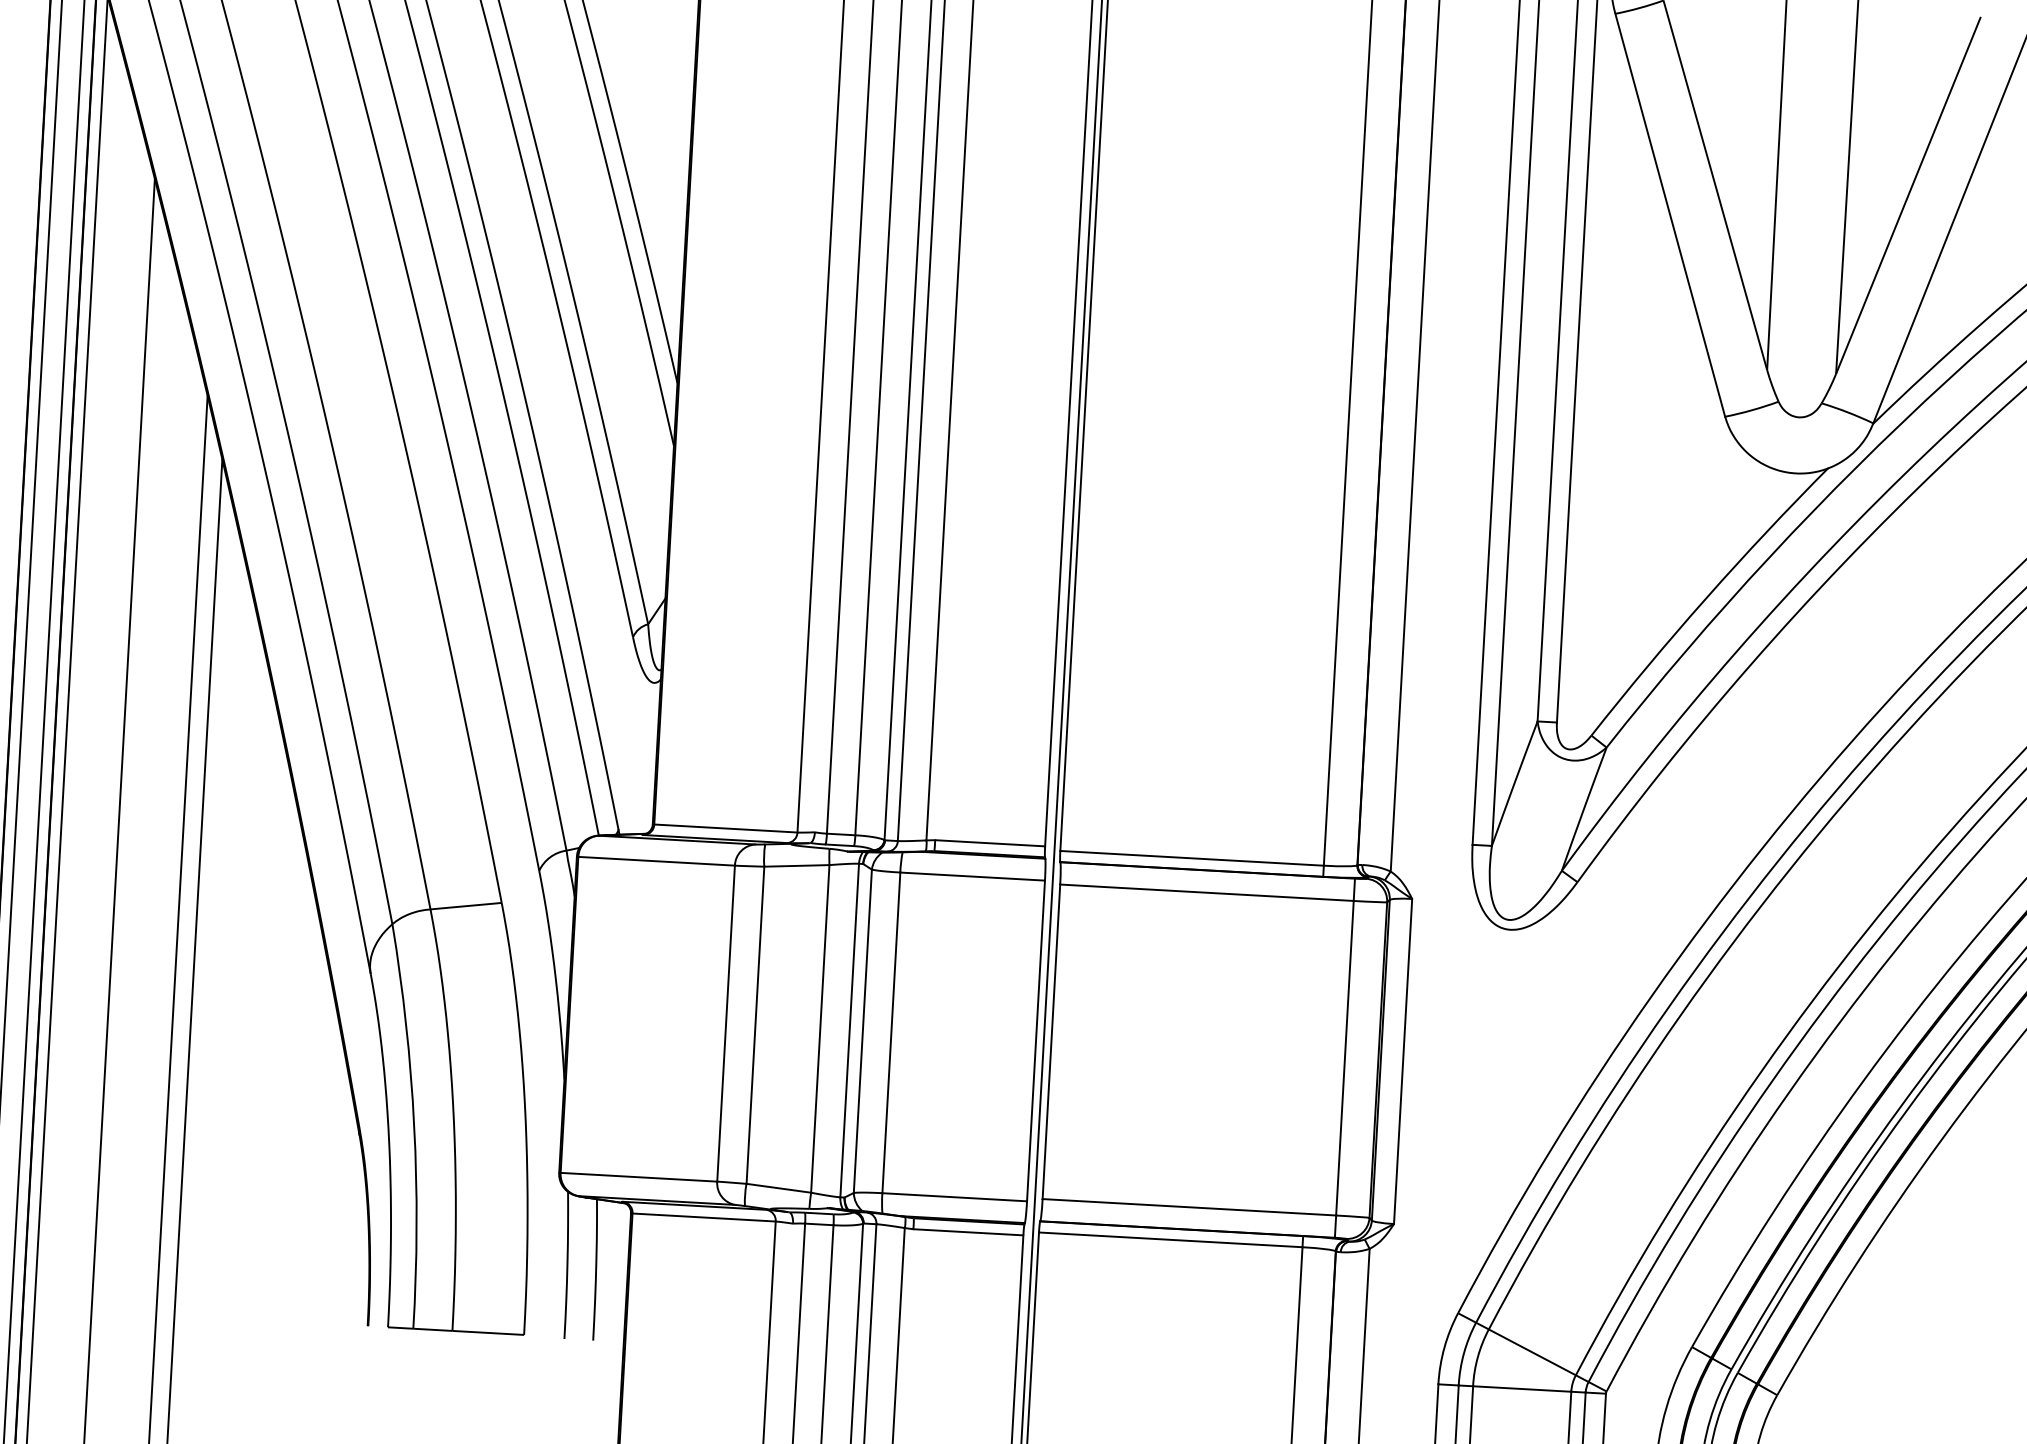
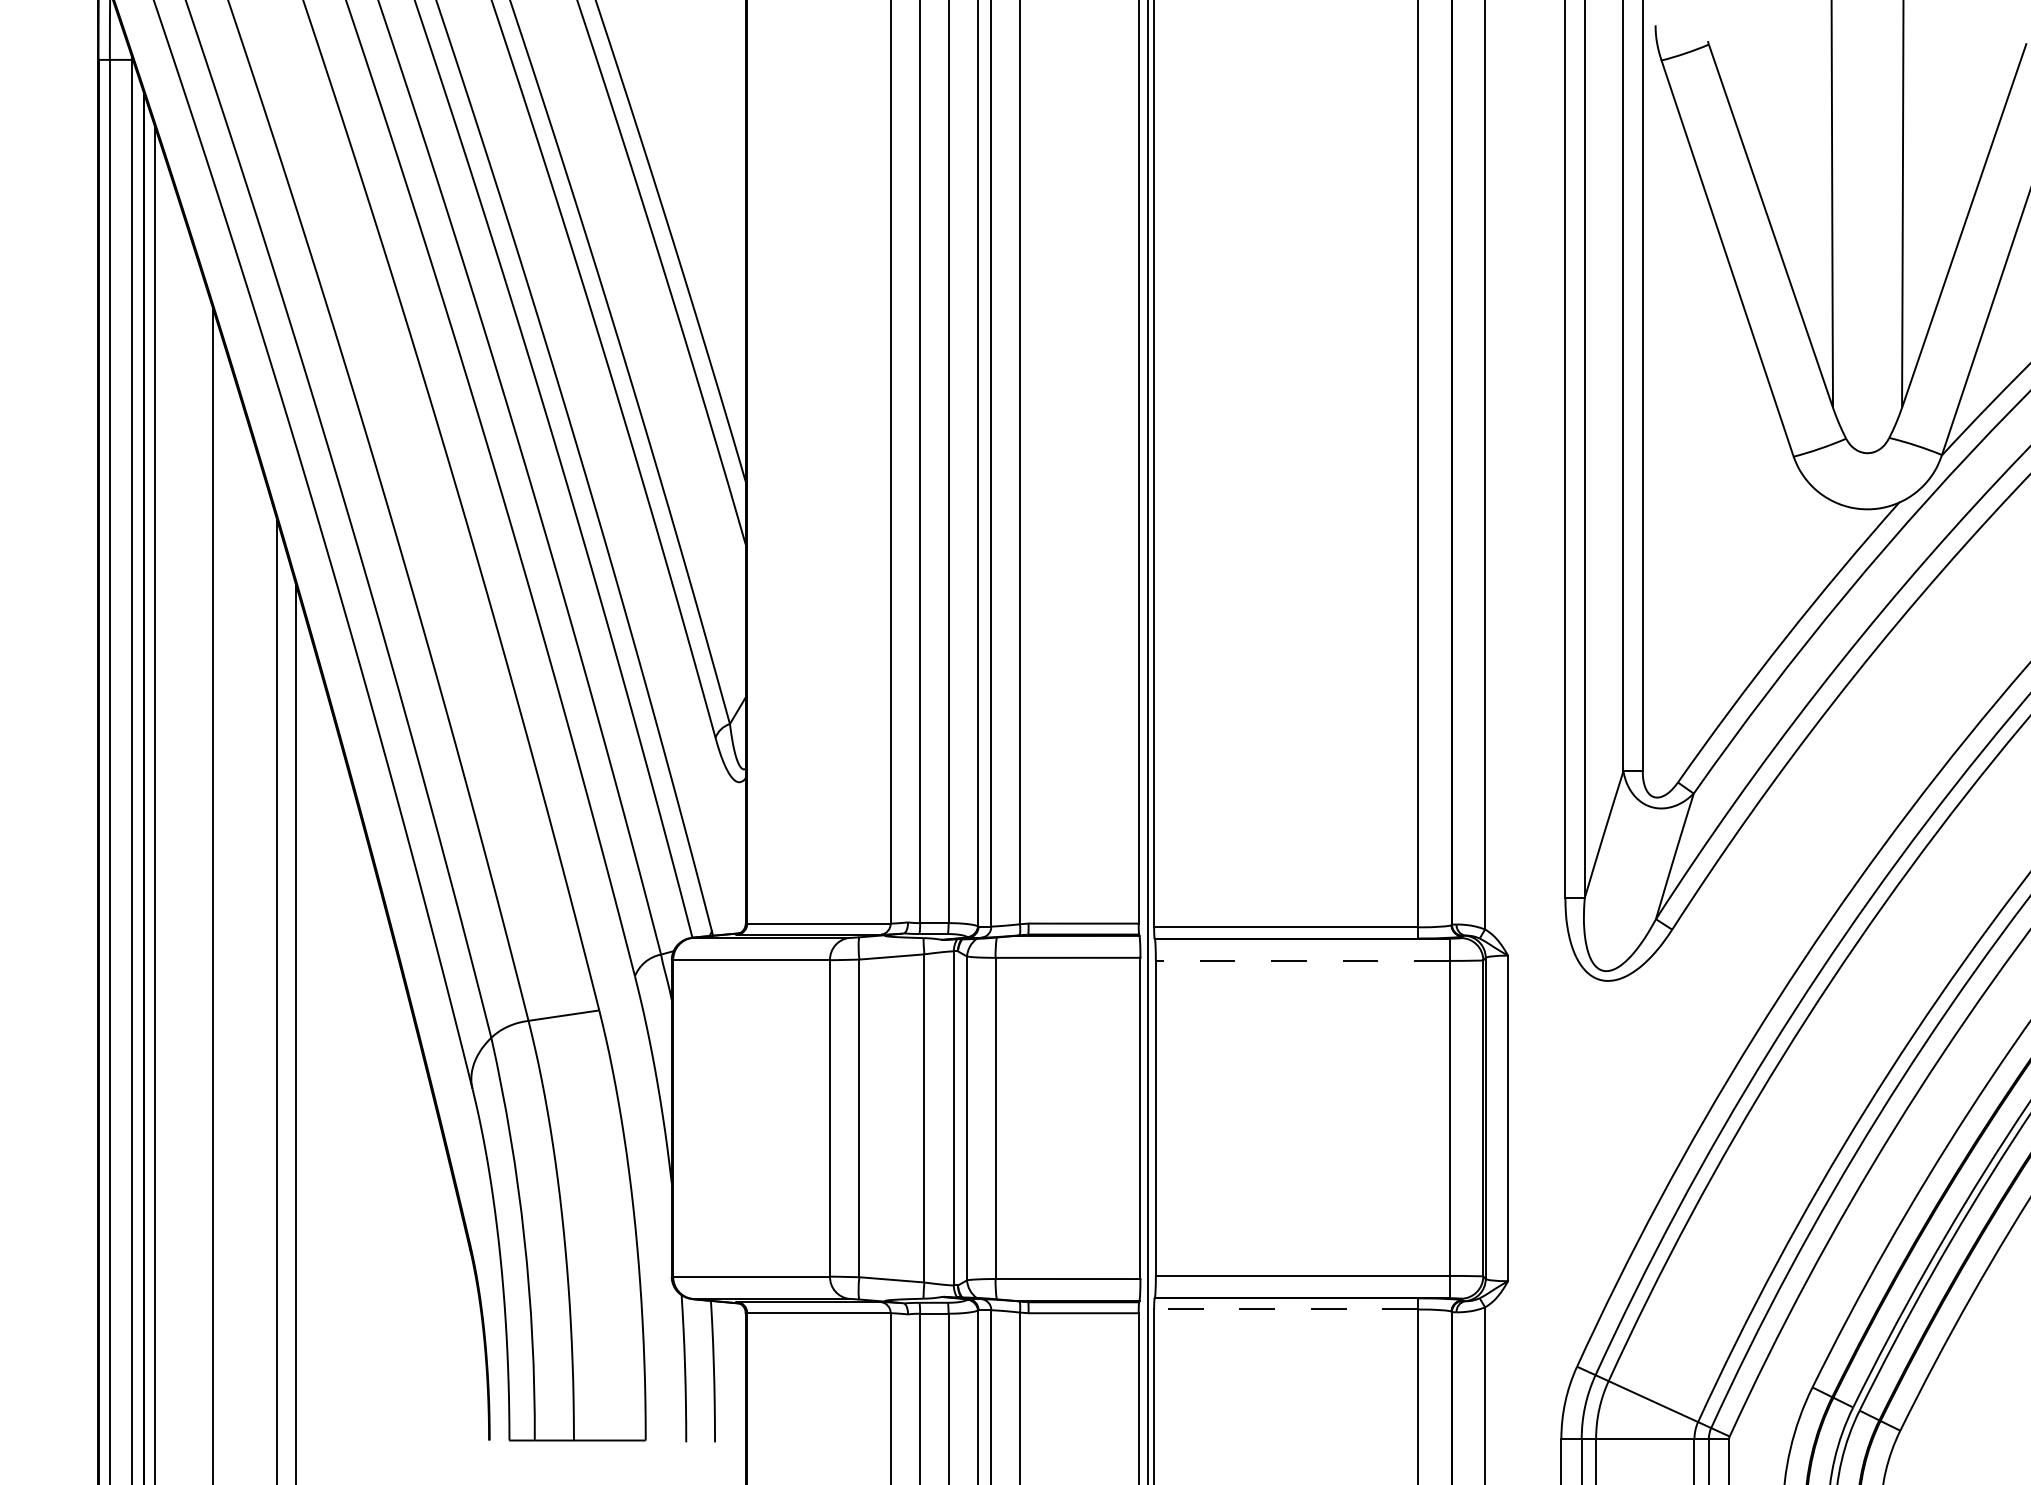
line: (1206, 892) -> (1302, 960), solid -> dashed
line: (1171, 1239) -> (1286, 1309), solid -> dashed

